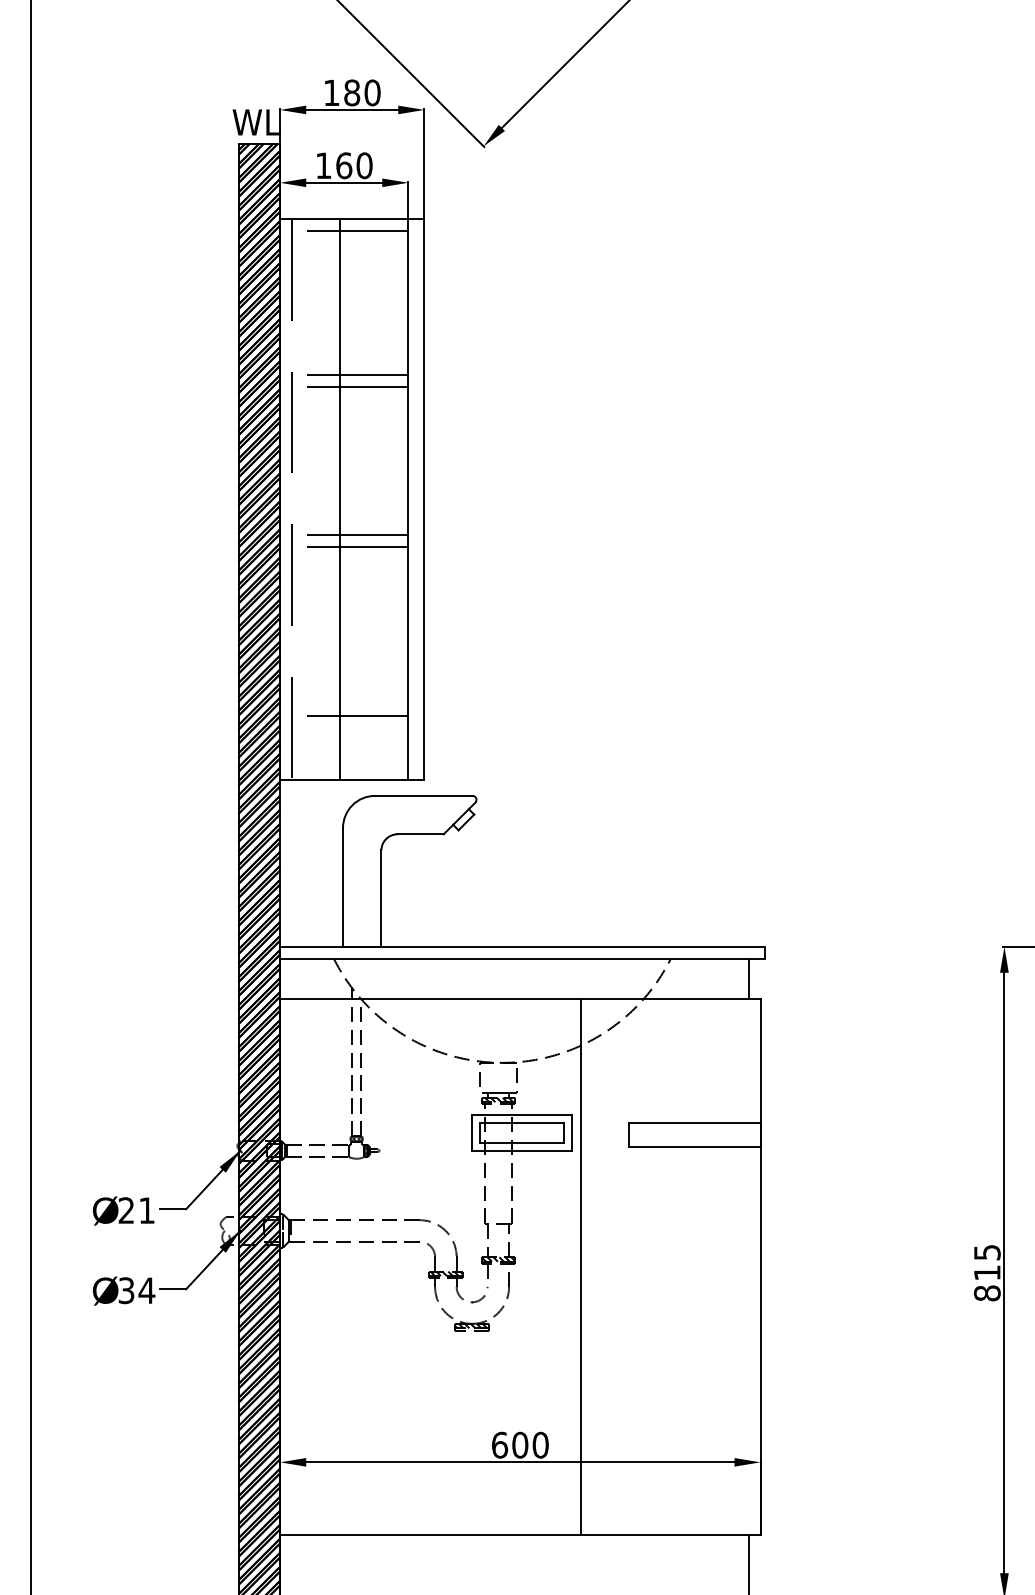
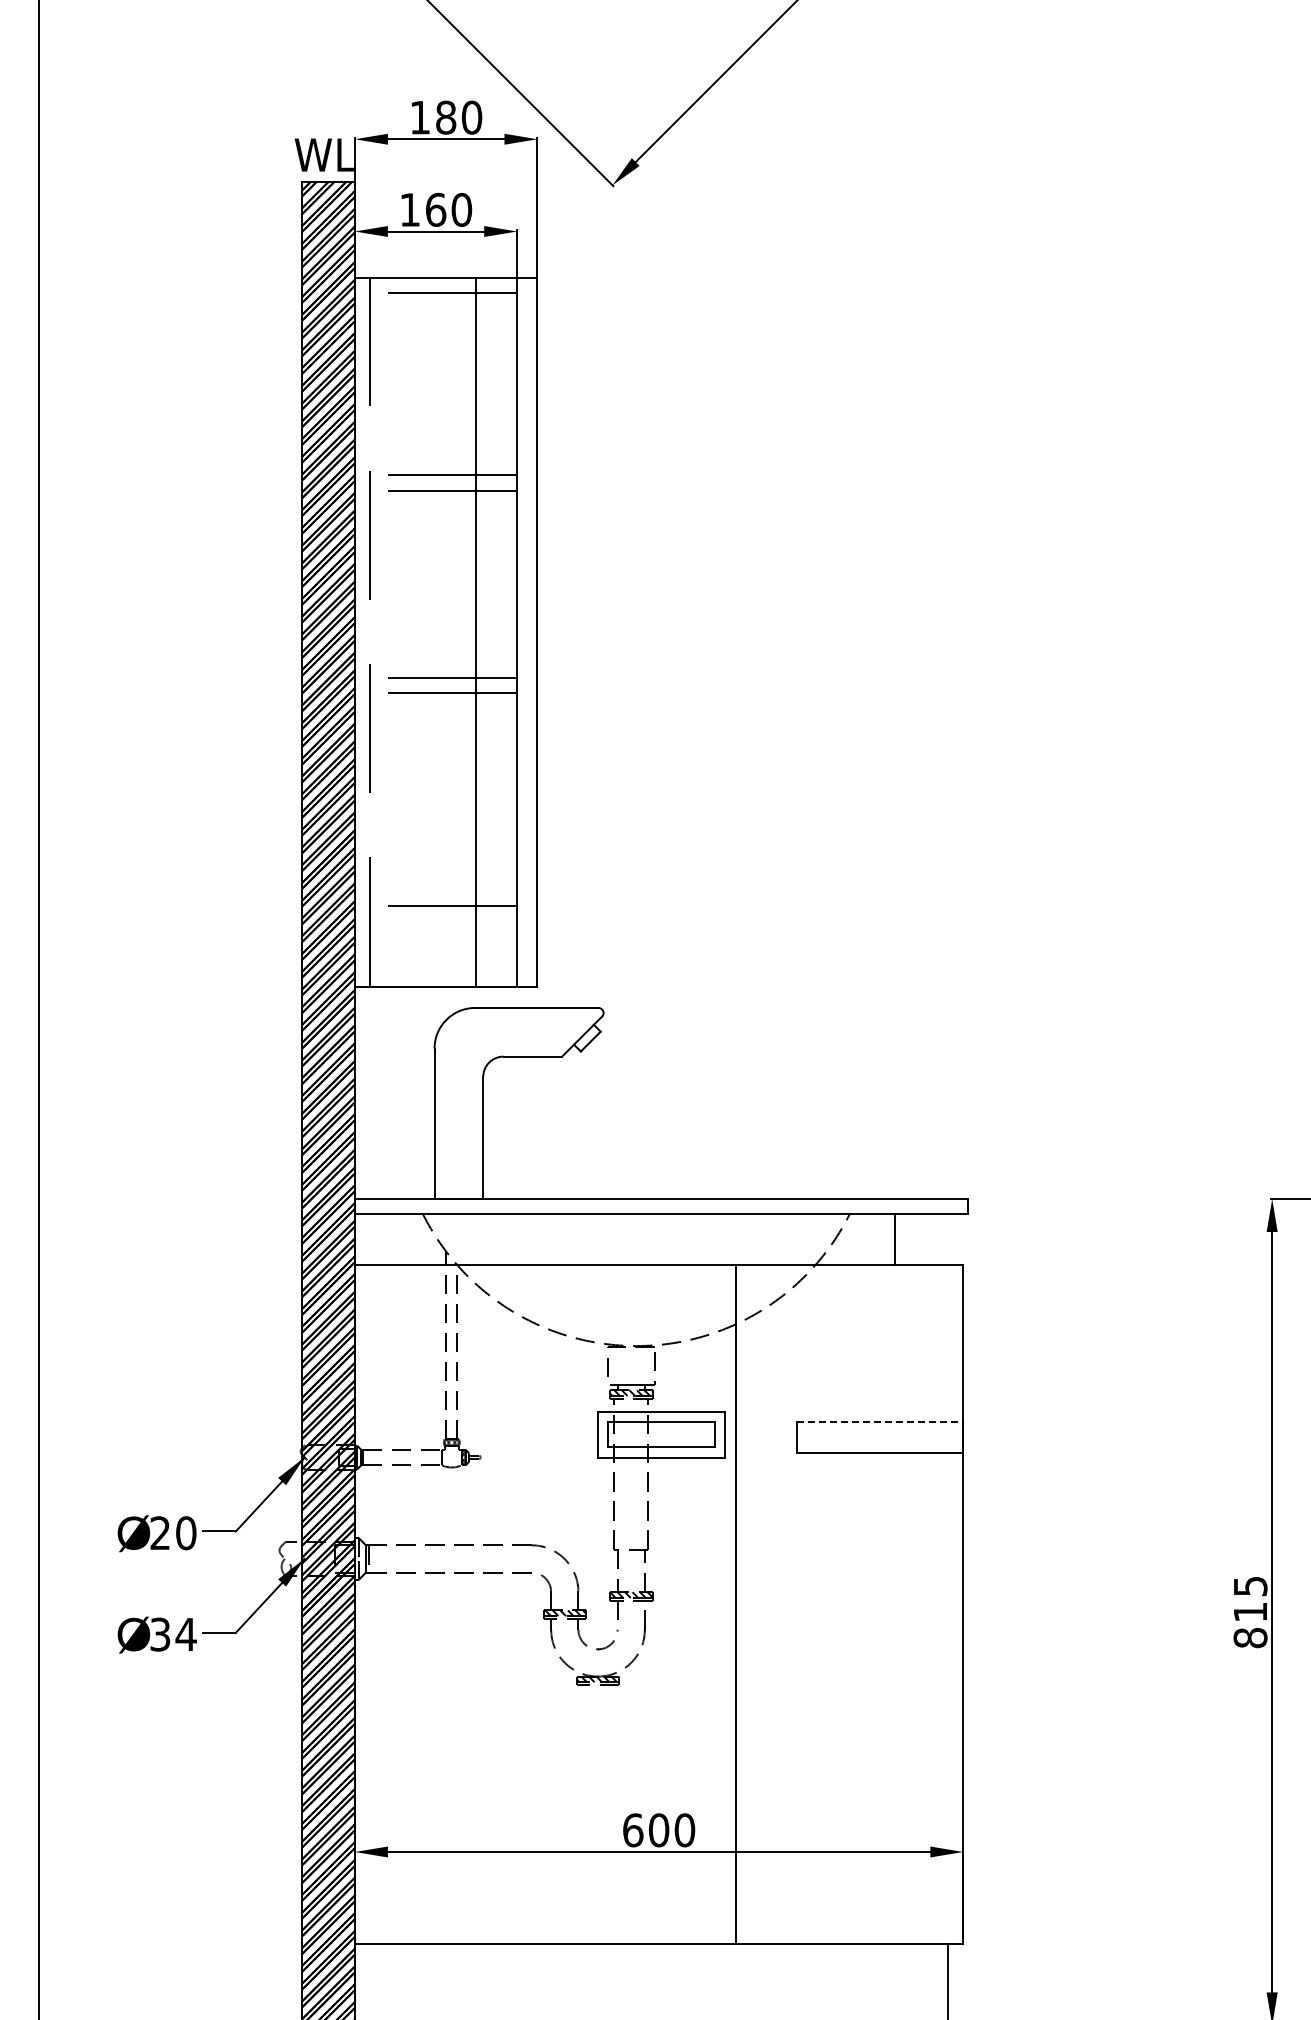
line: (339, 499) -> (475, 632), moved
line: (748, 978) -> (895, 1239), moved
line: (695, 1123) -> (880, 1422), solid -> dashed
text: (147, 1210) -> (186, 1533), 21 -> 20

